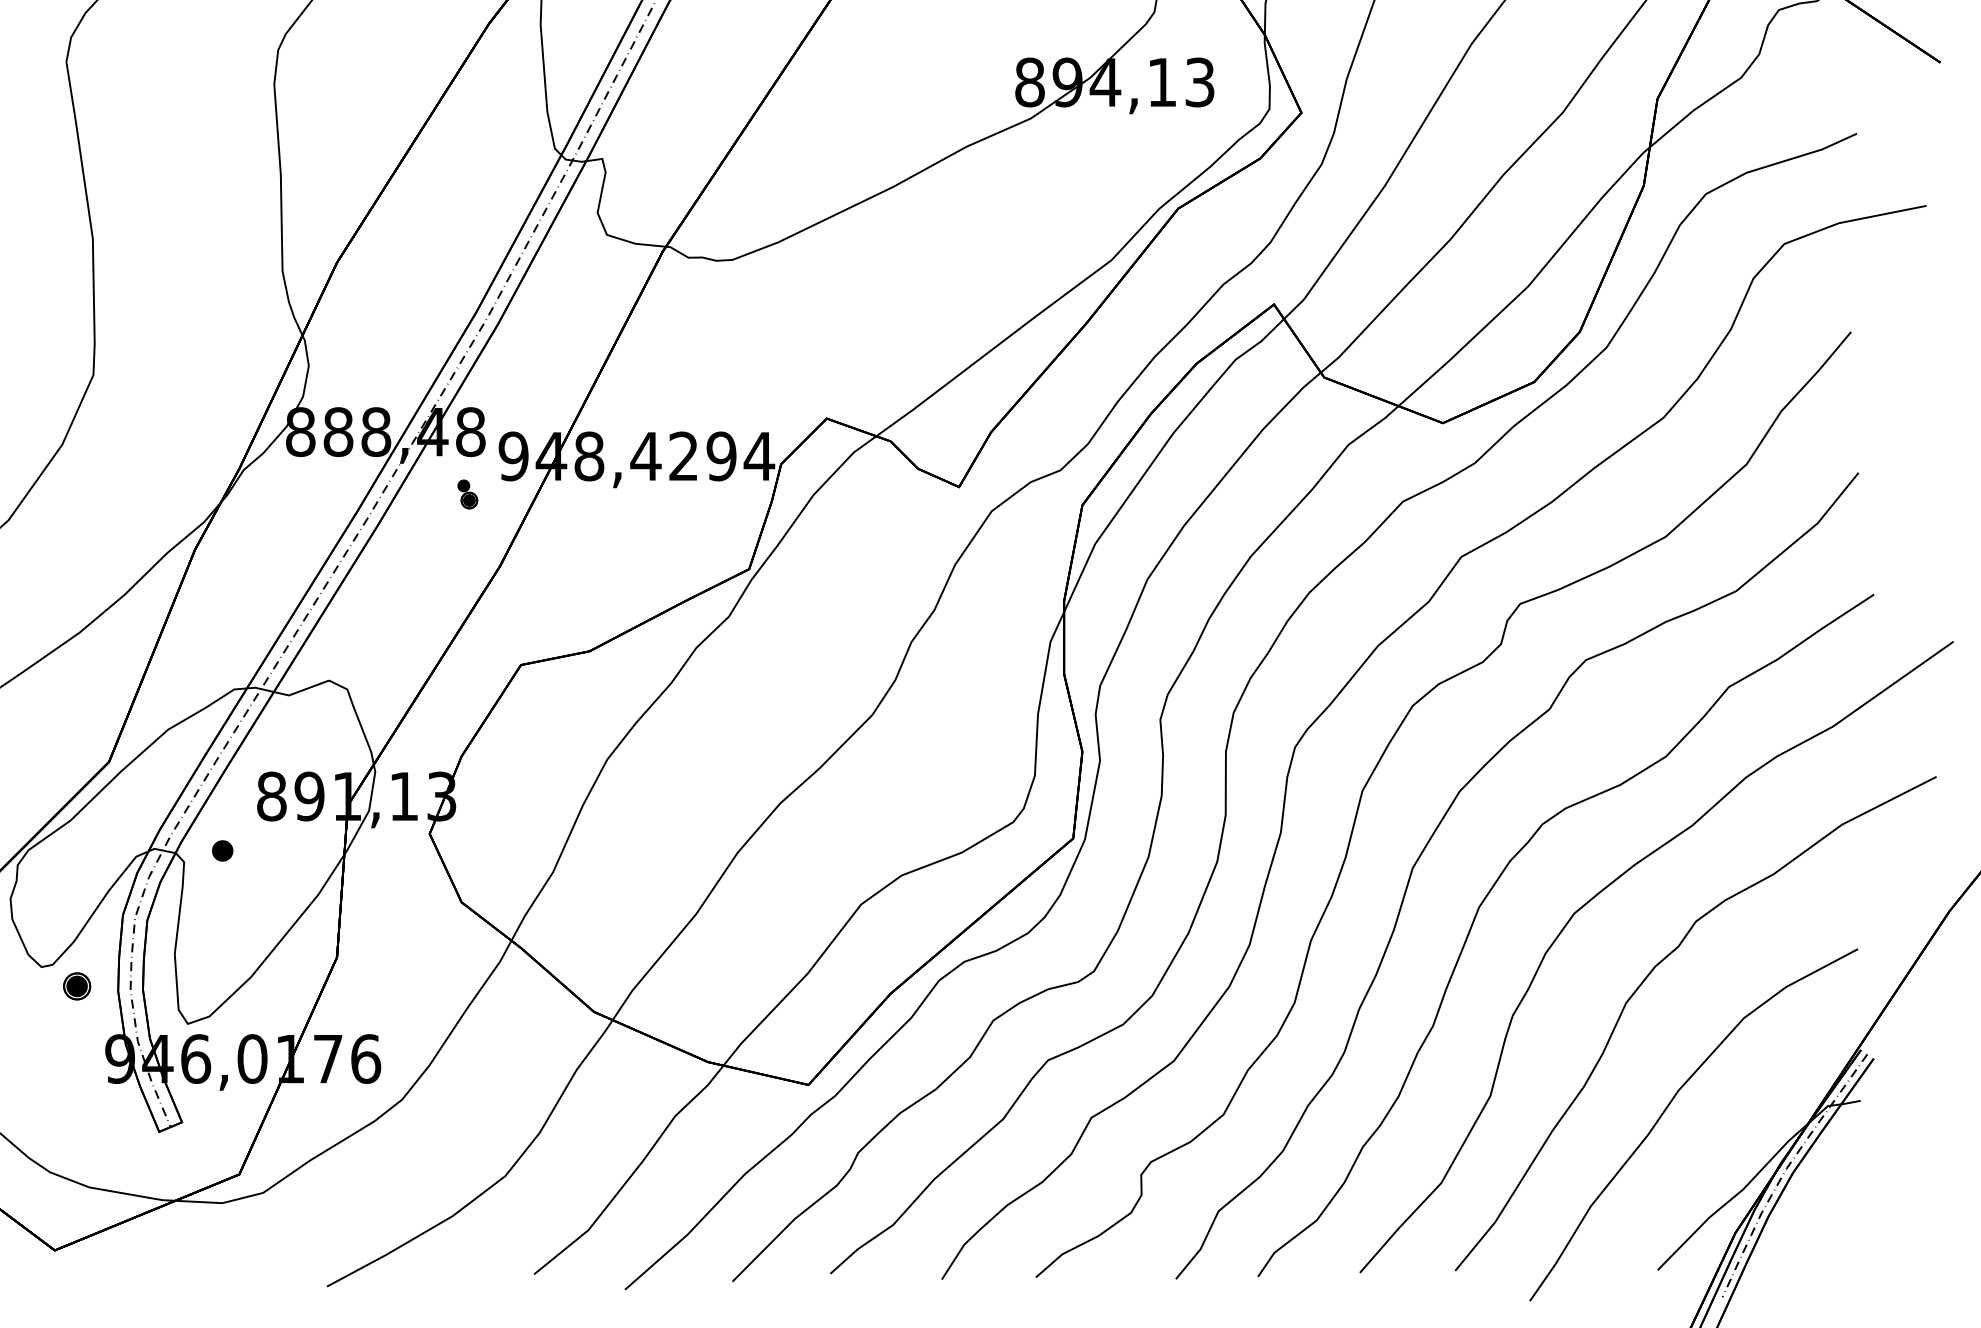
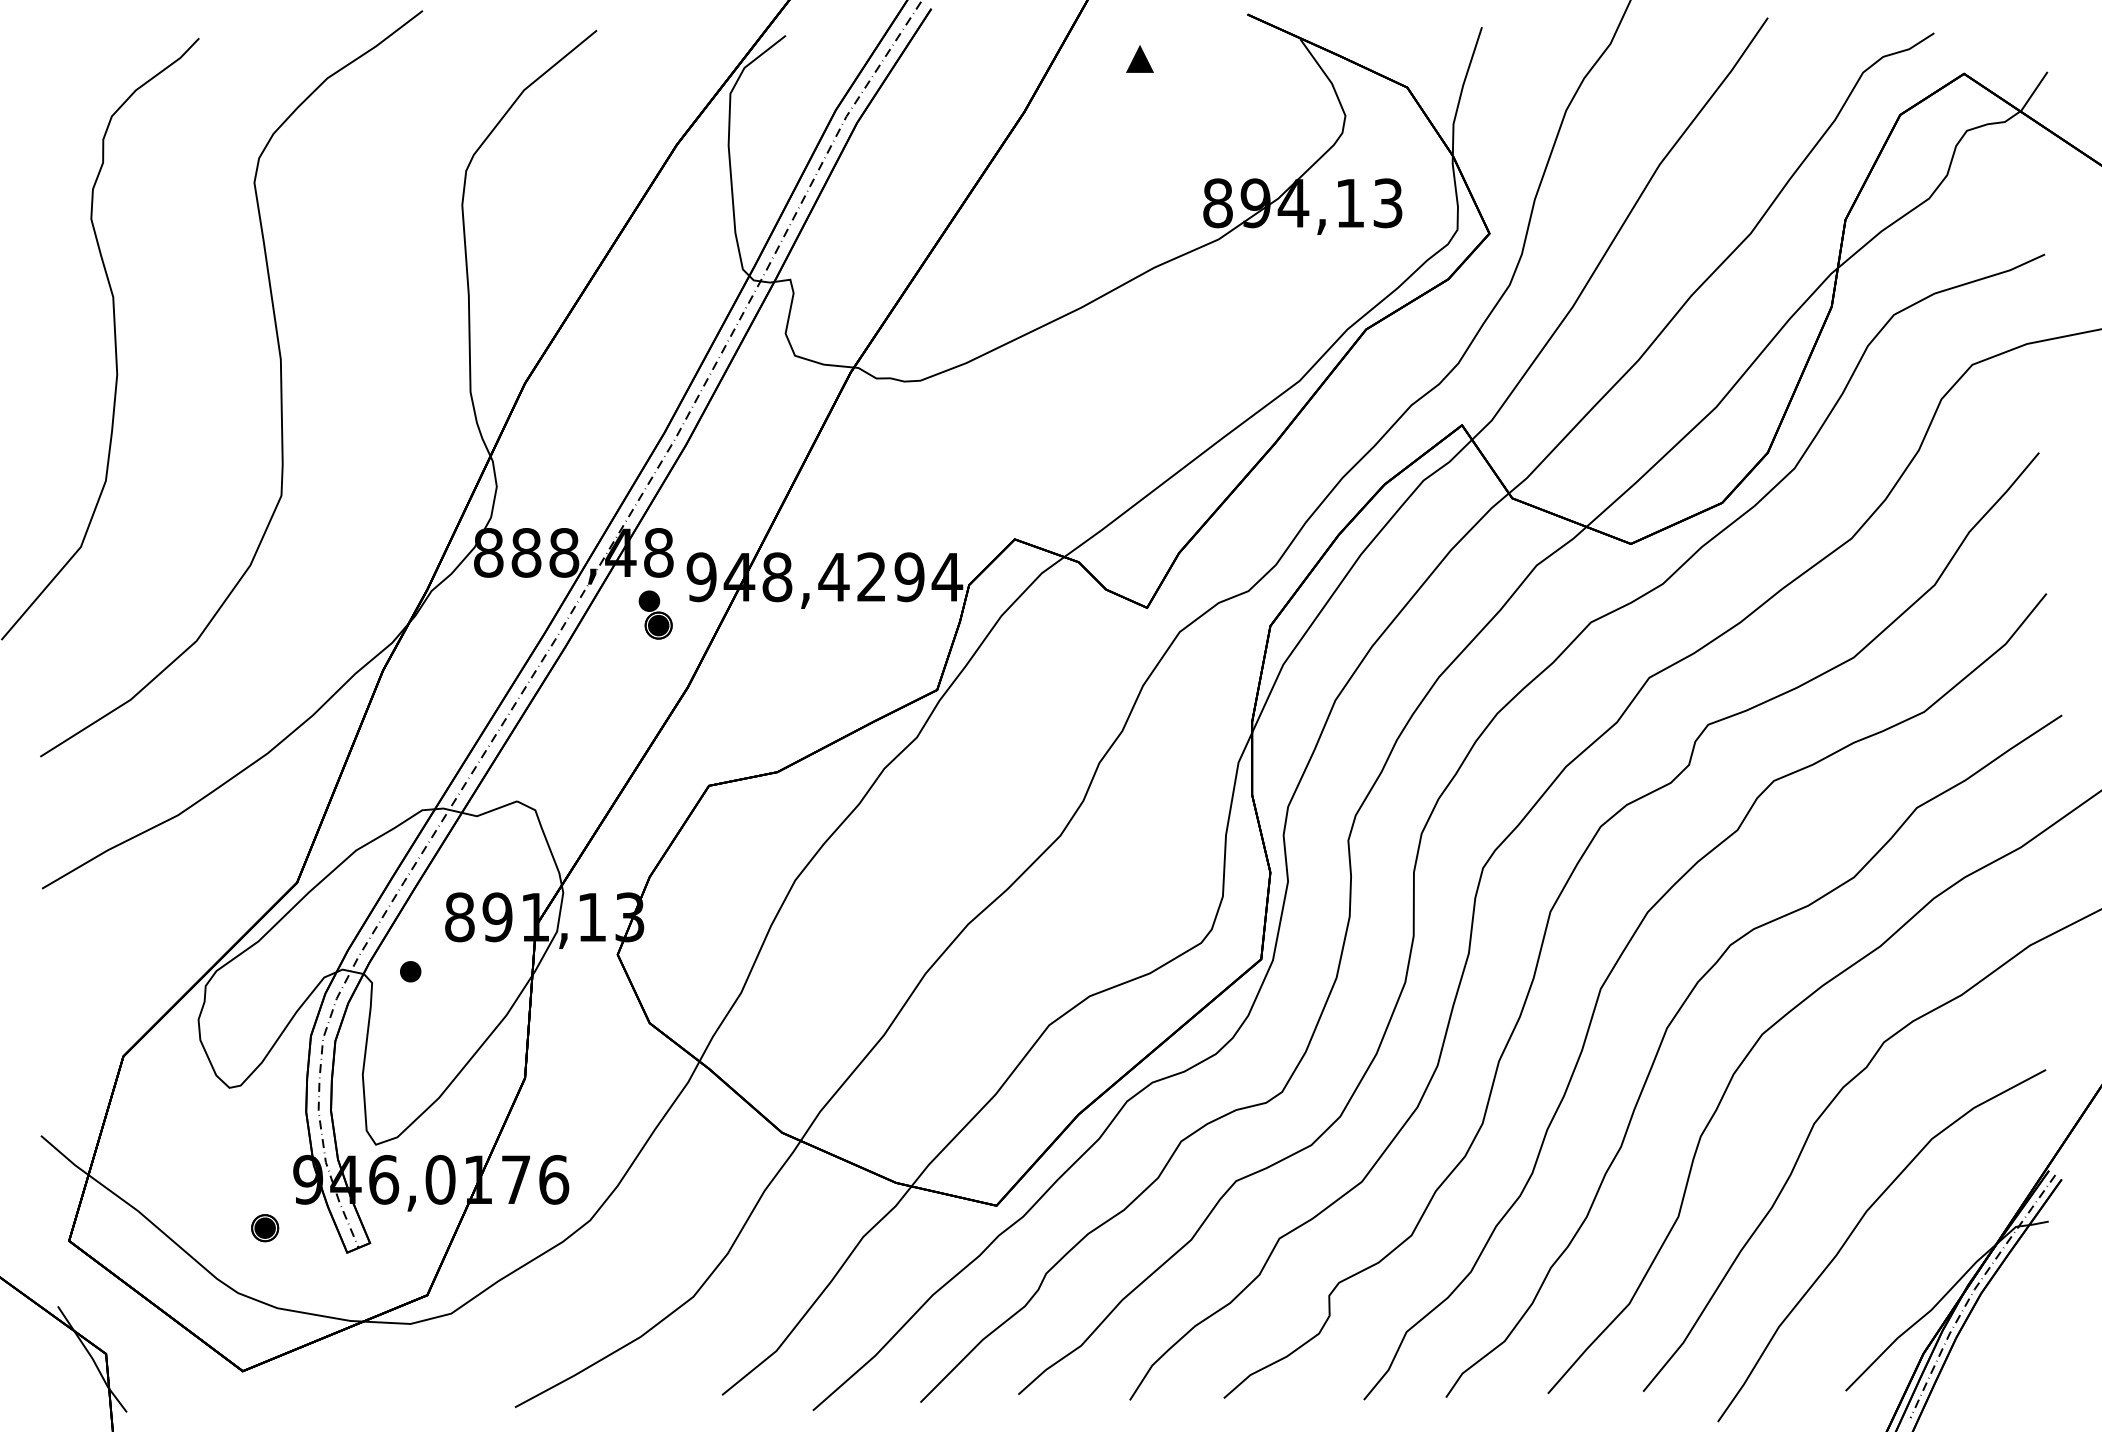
part: (467, 493) -> (655, 614), size x1.67
part: (77, 986) -> (265, 1228), moved

